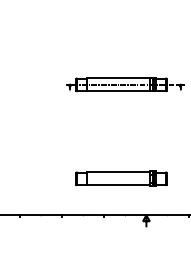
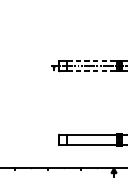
line: (118, 78) -> (92, 61), solid -> dashed
line: (118, 91) -> (92, 71), solid -> dashed

